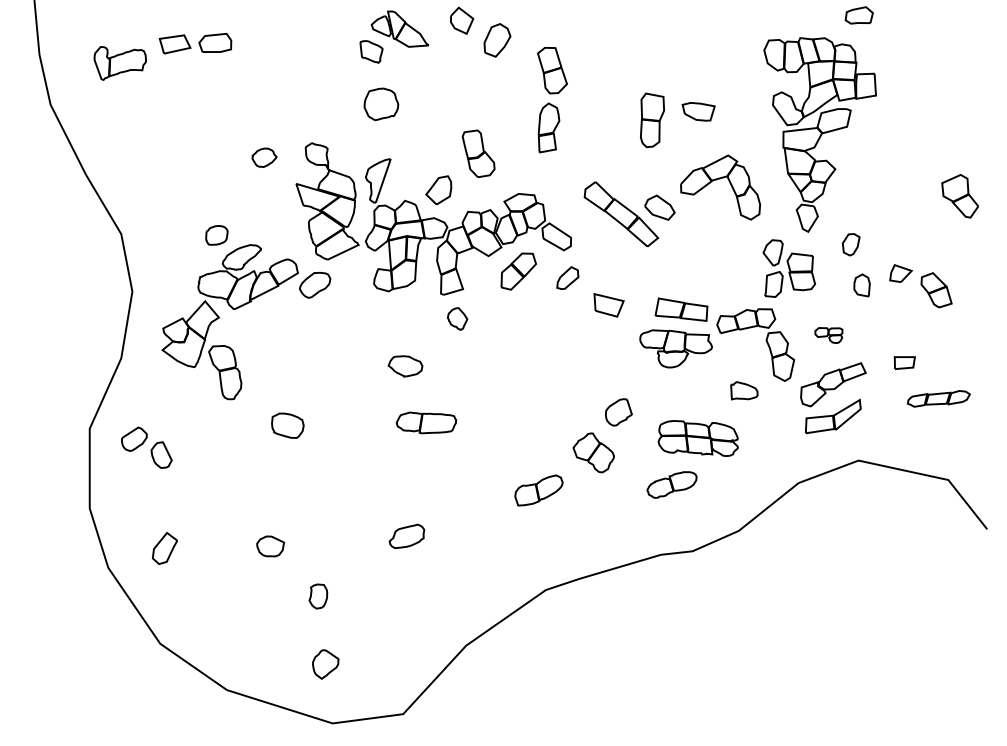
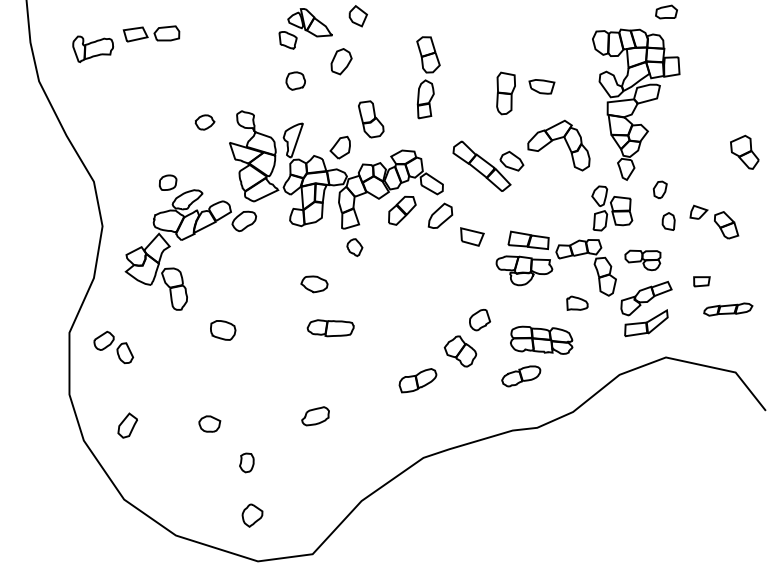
part: (497, 40) -> (341, 61), moved
part: (381, 104) -> (295, 81), size x0.71
part: (567, 277) -> (440, 215), size x1.43
part: (828, 335) -> (642, 260), size x1.67

